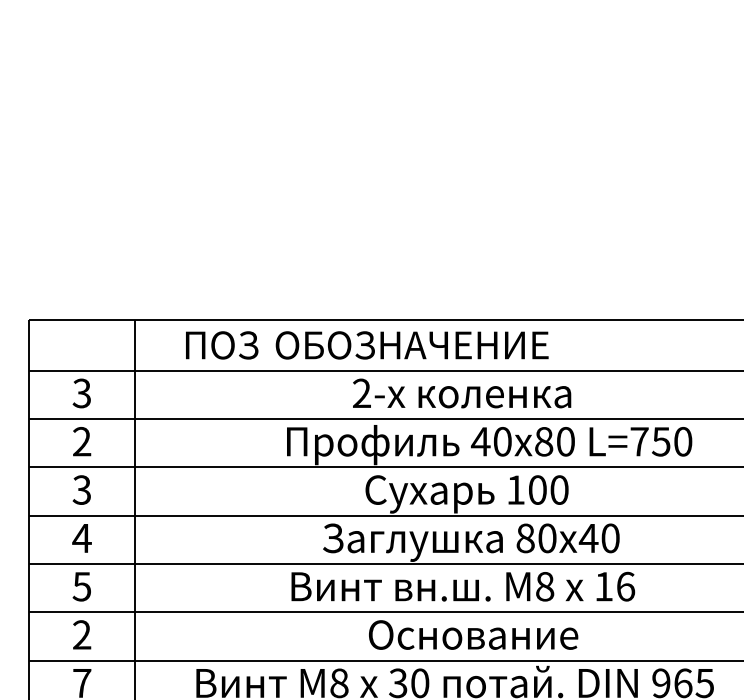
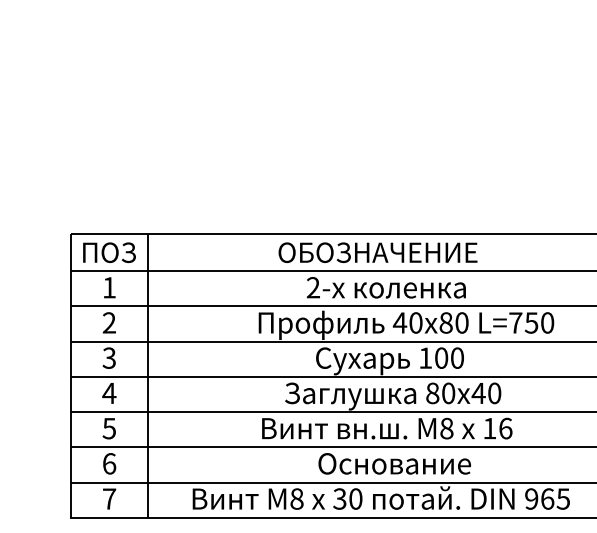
text: (222, 345) -> (109, 252), moved
text: (411, 345) -> (377, 252), moved
text: (80, 393) -> (108, 287), 3 -> 1
text: (82, 634) -> (109, 463), 2 -> 6

